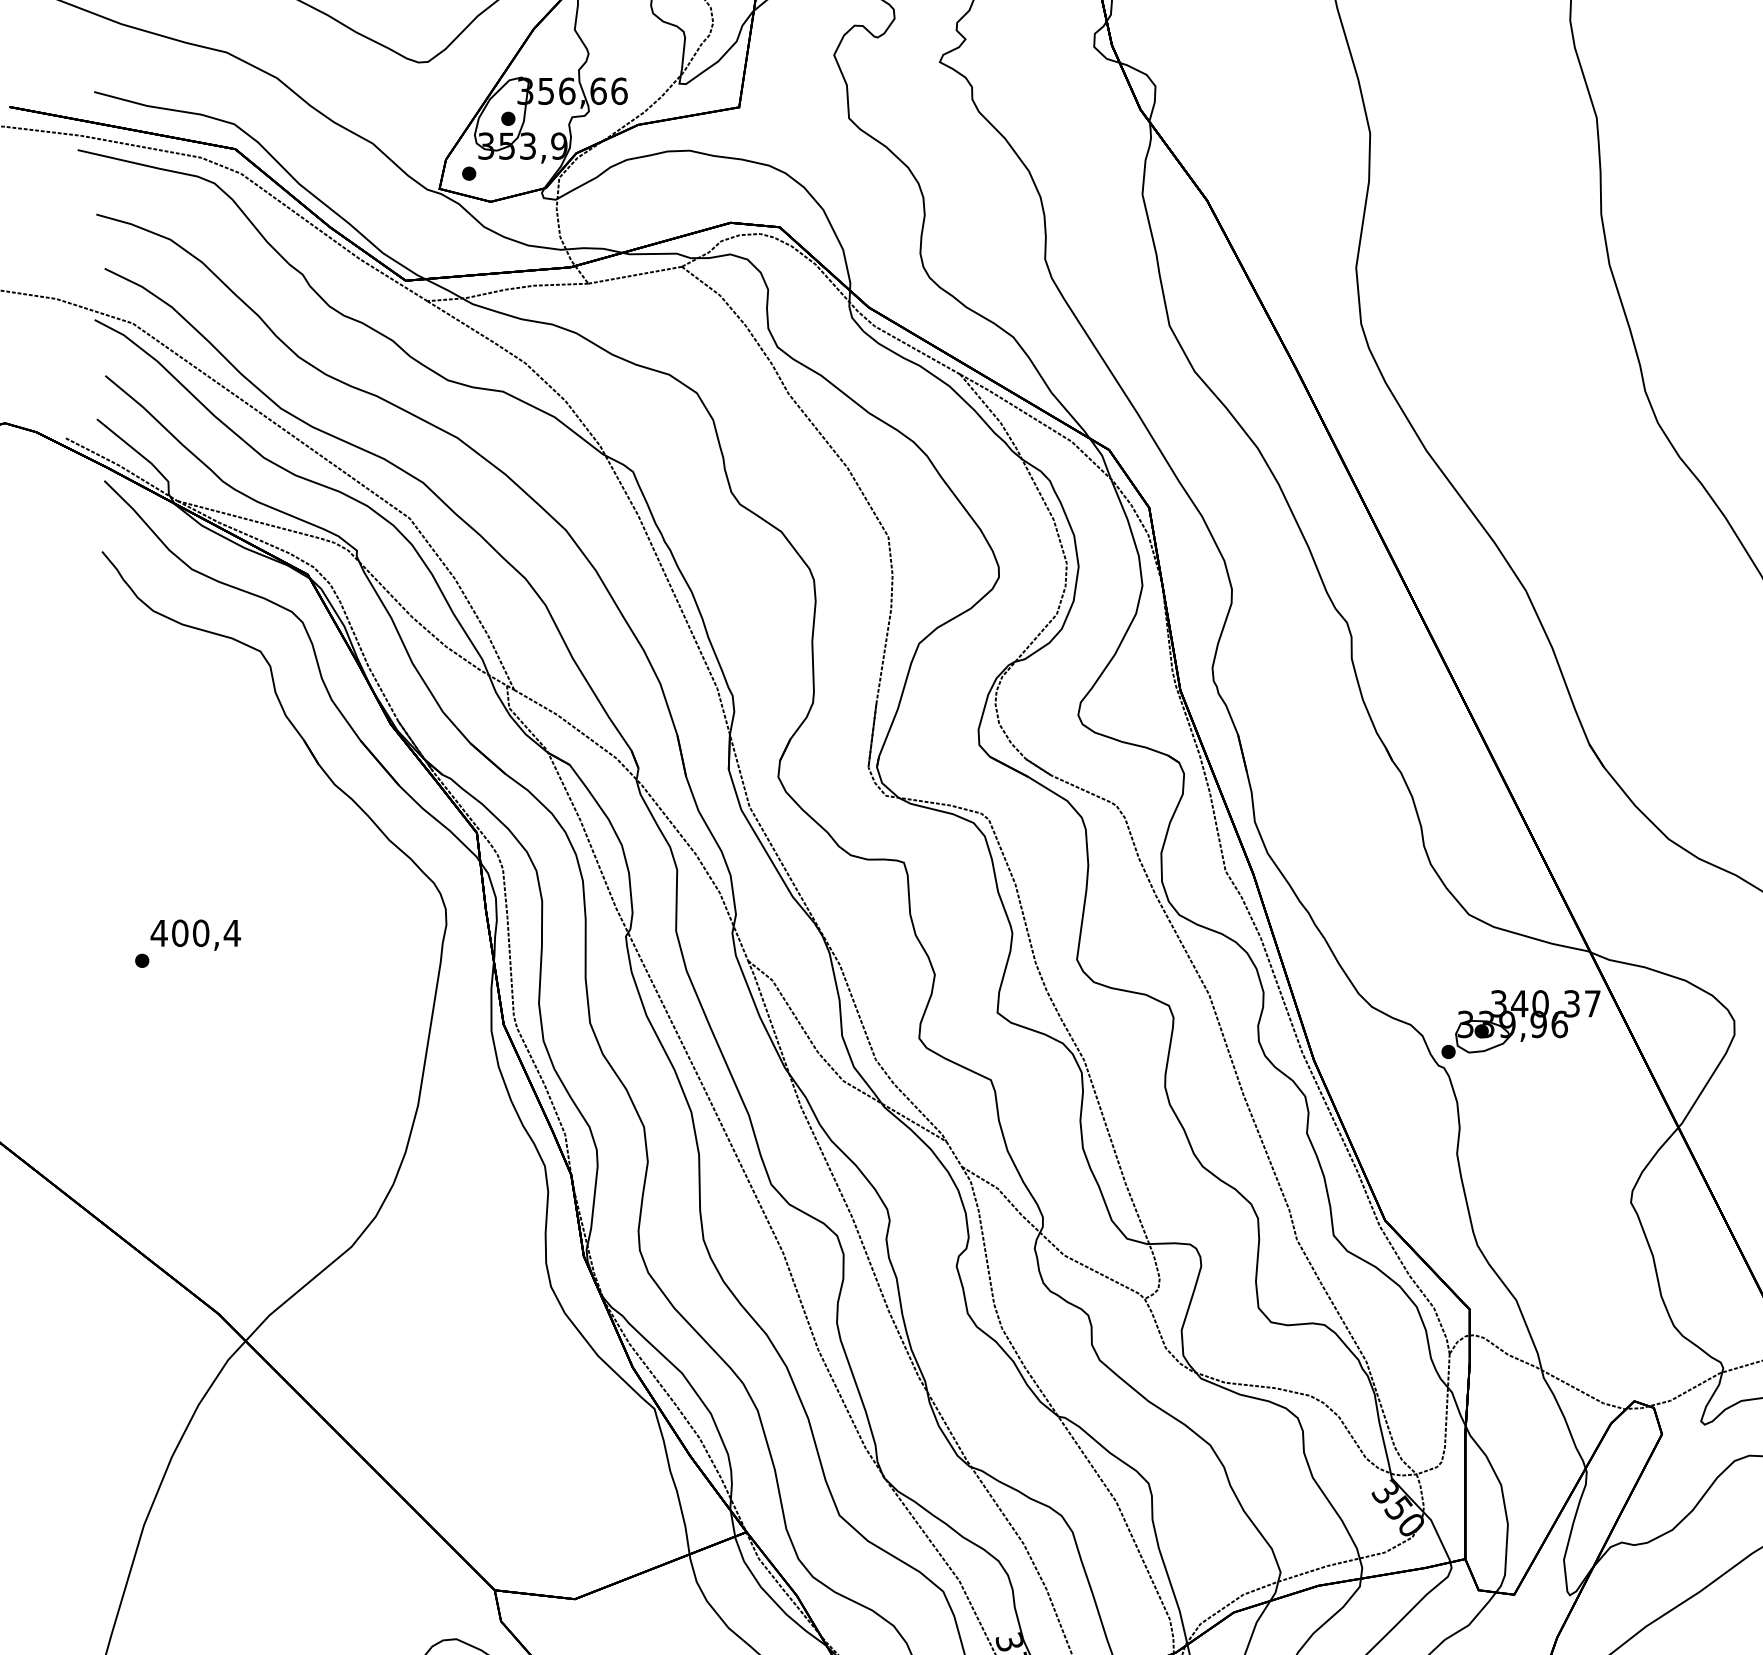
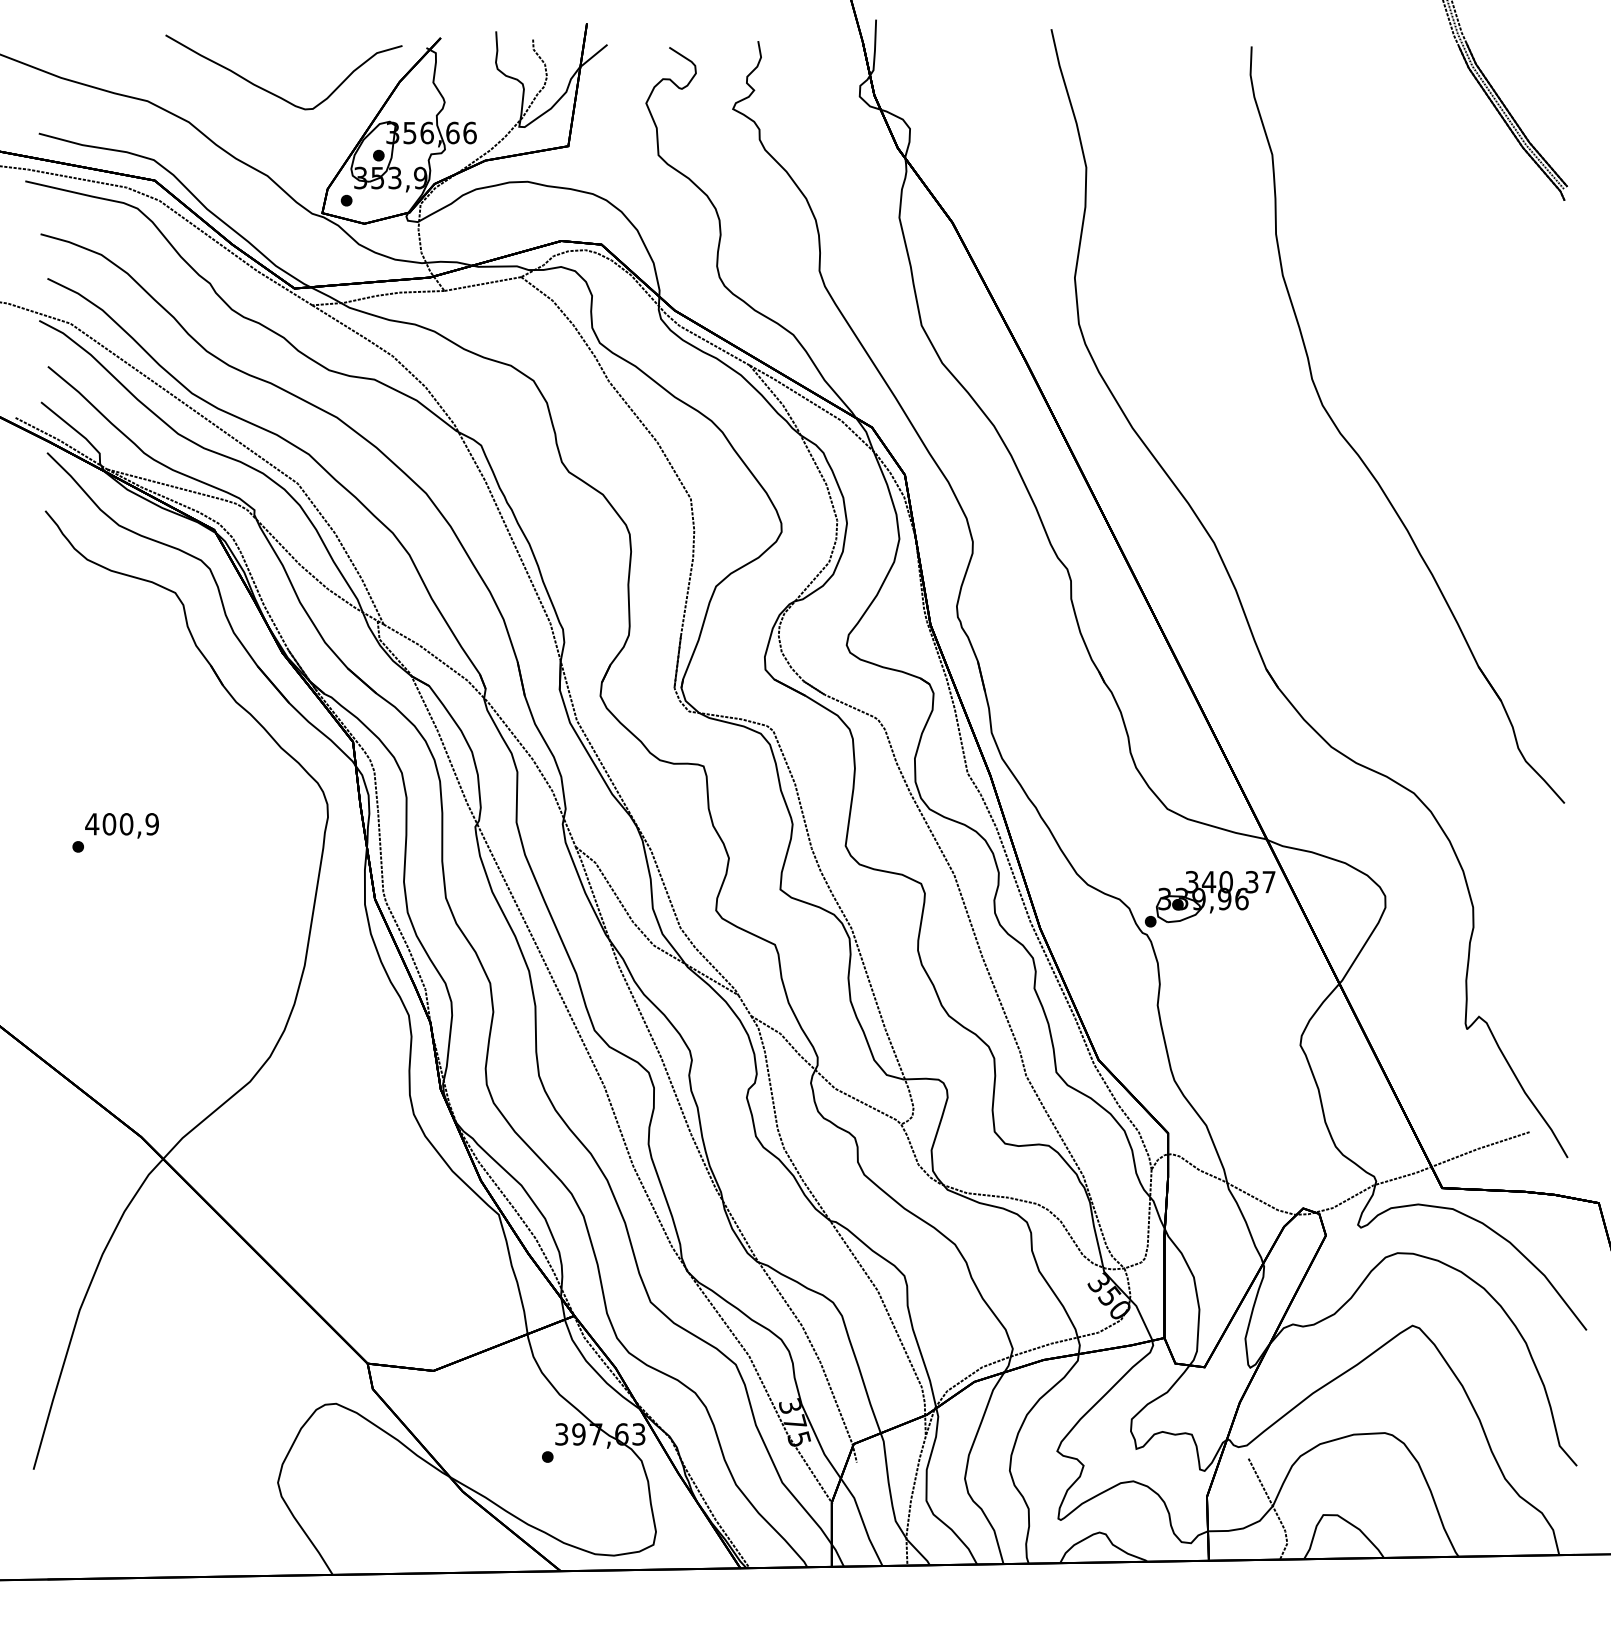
text: (232, 933) -> (152, 824), 400,4 -> 400,9

